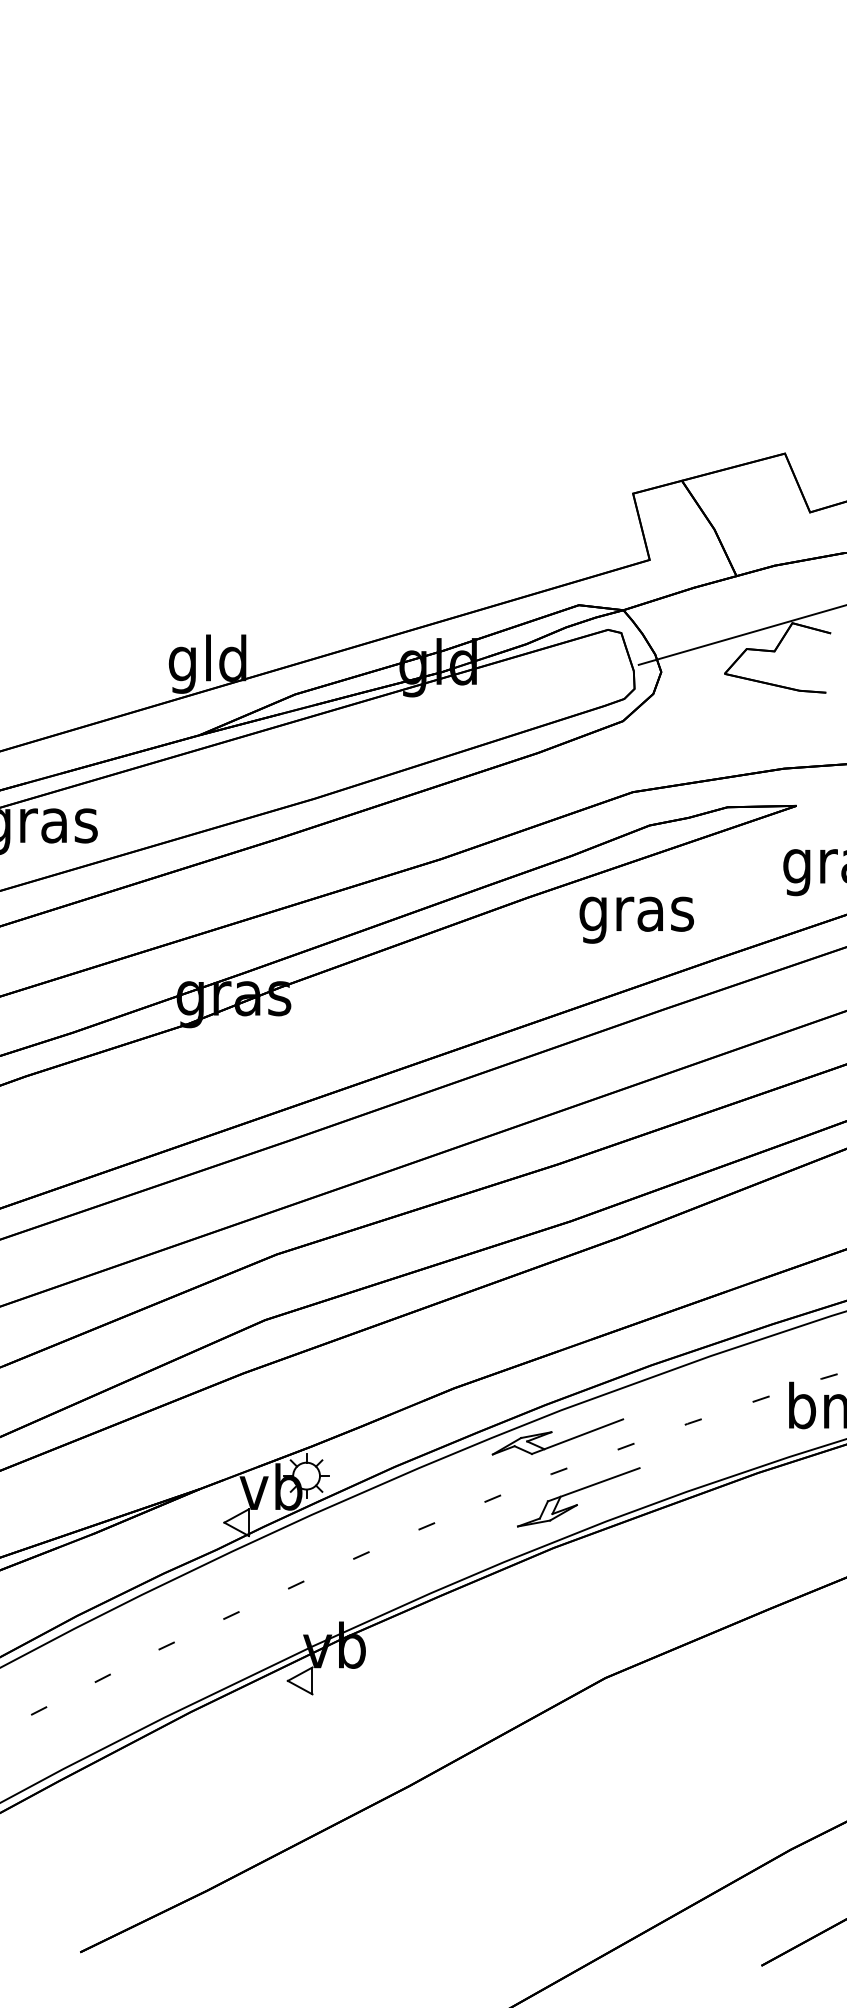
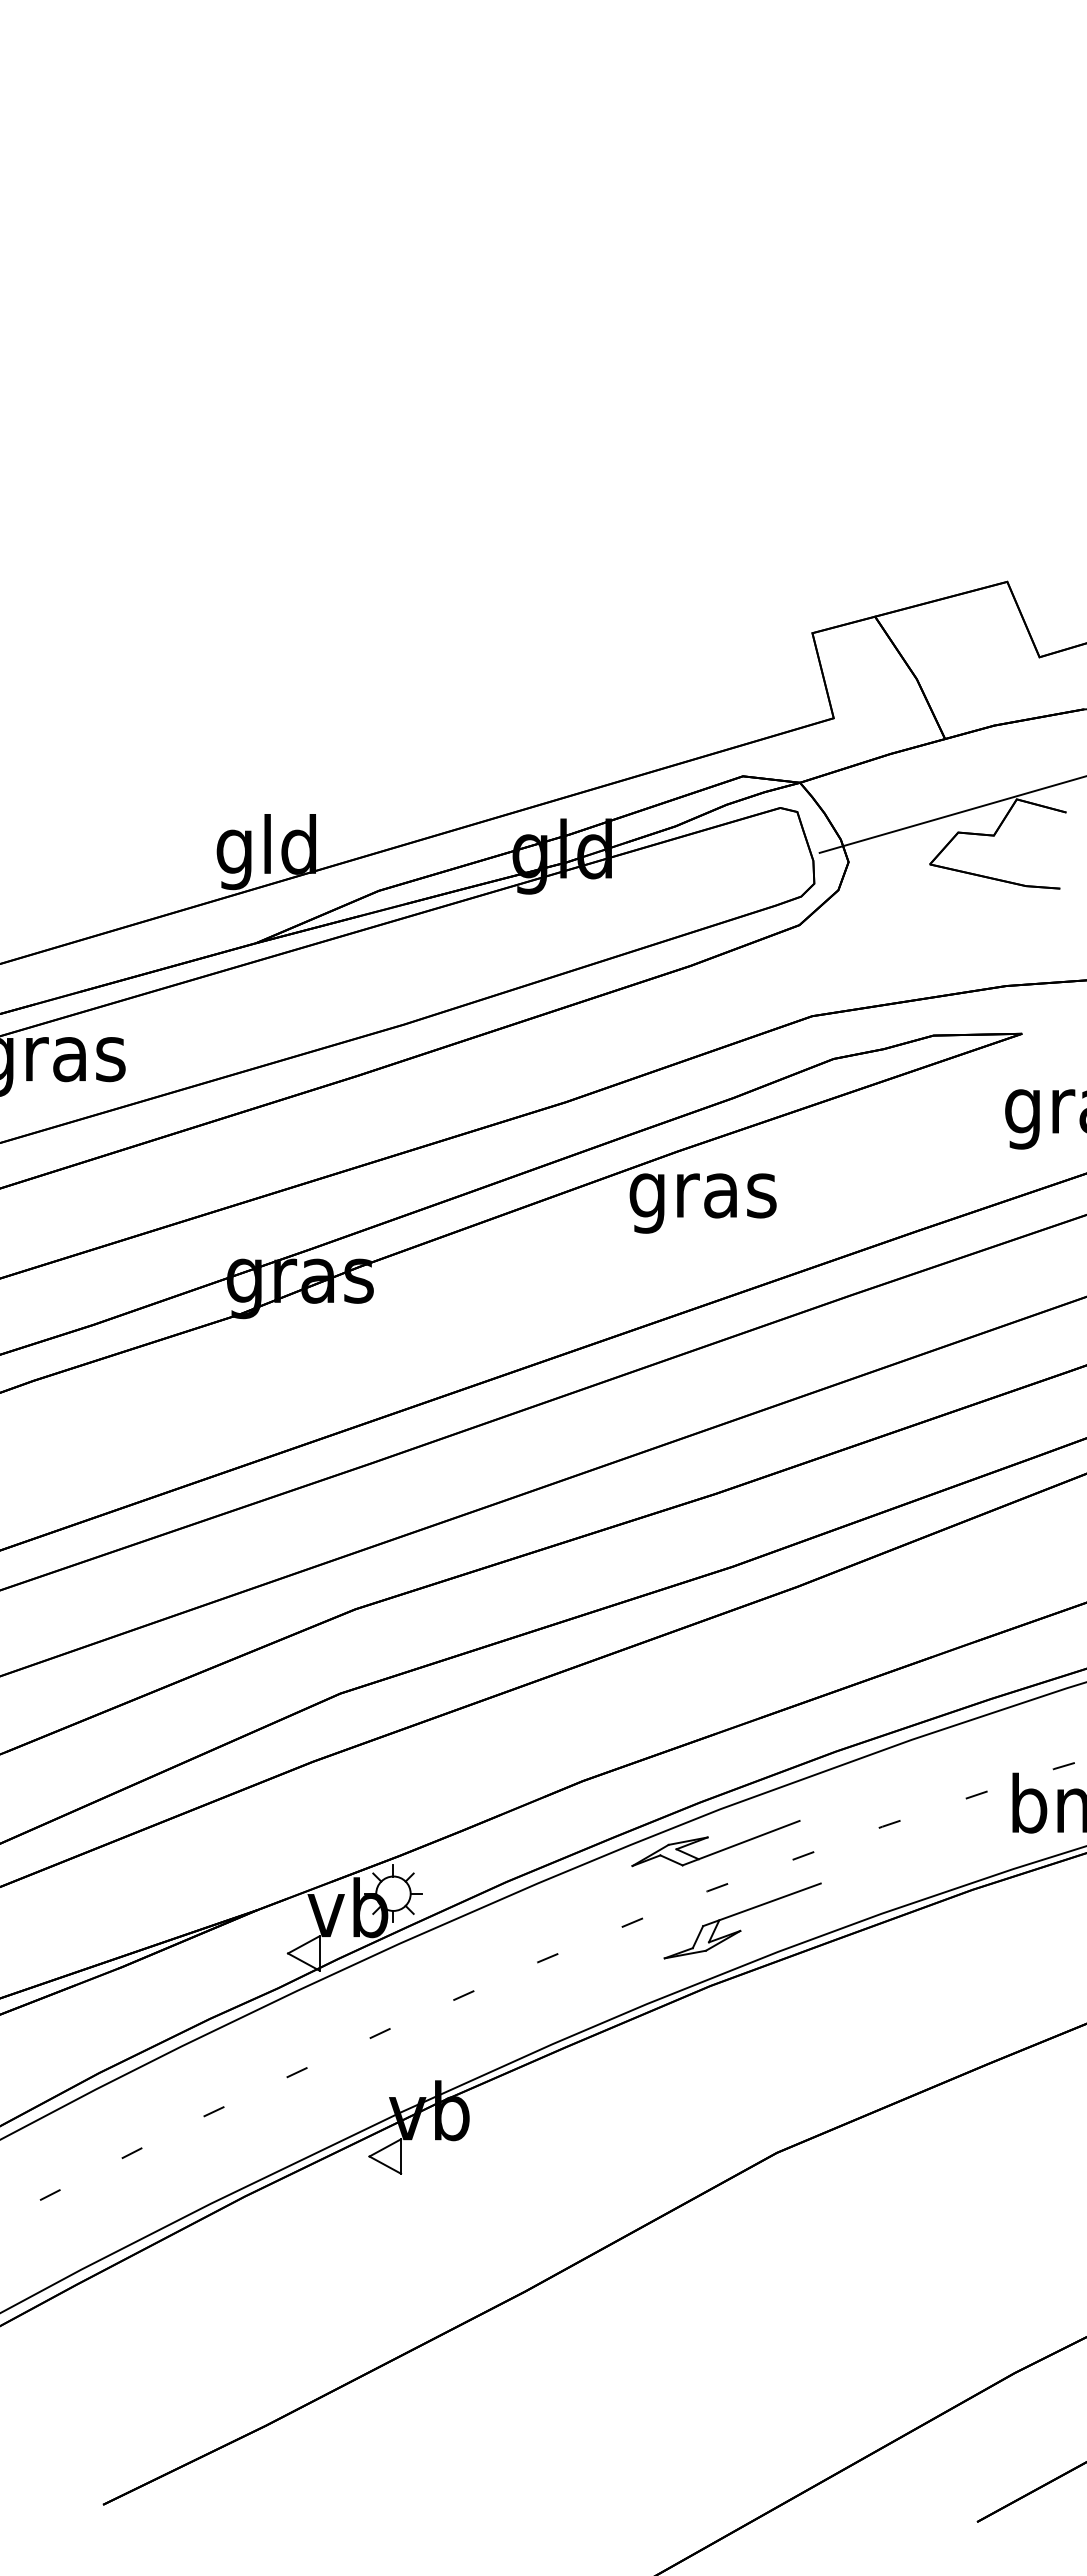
text: (636, 920) -> (702, 1203), moved

